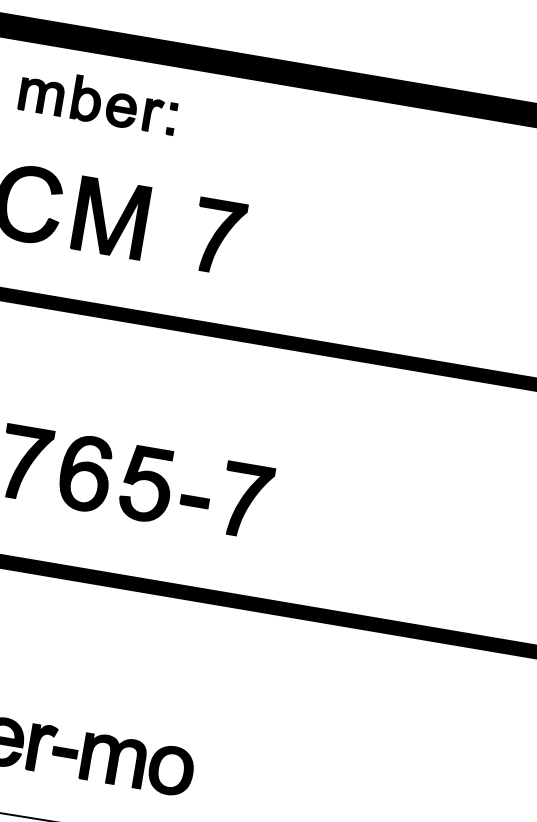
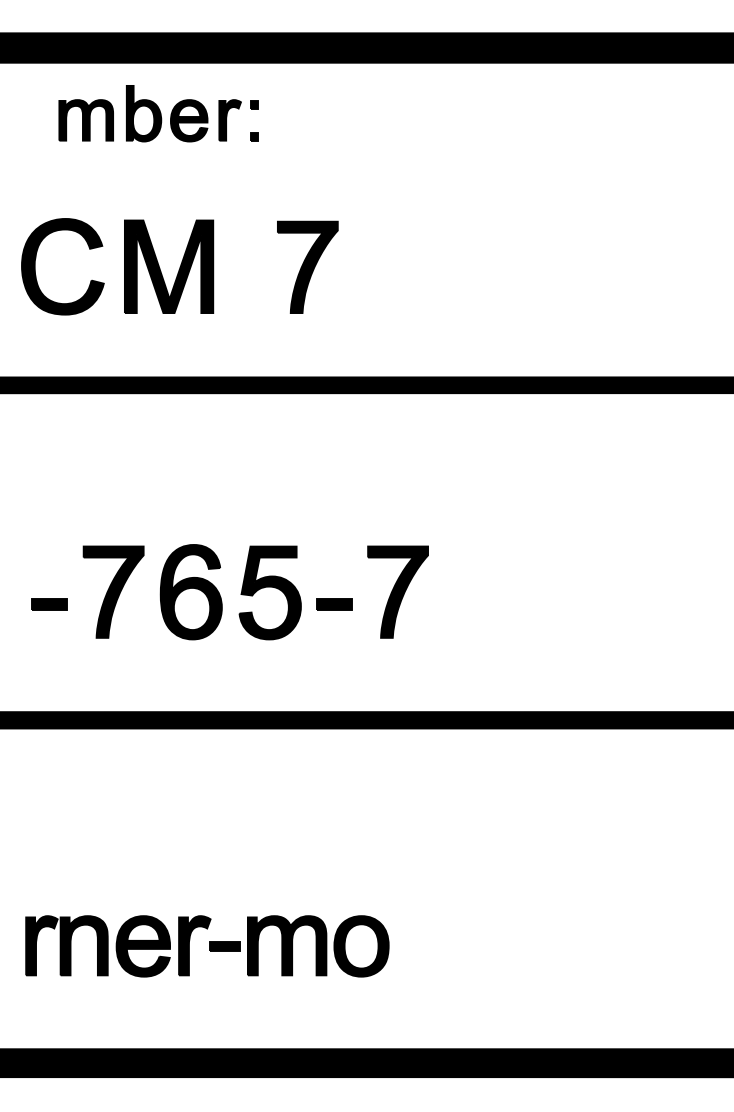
part: (98, 100) -> (158, 113), moved

